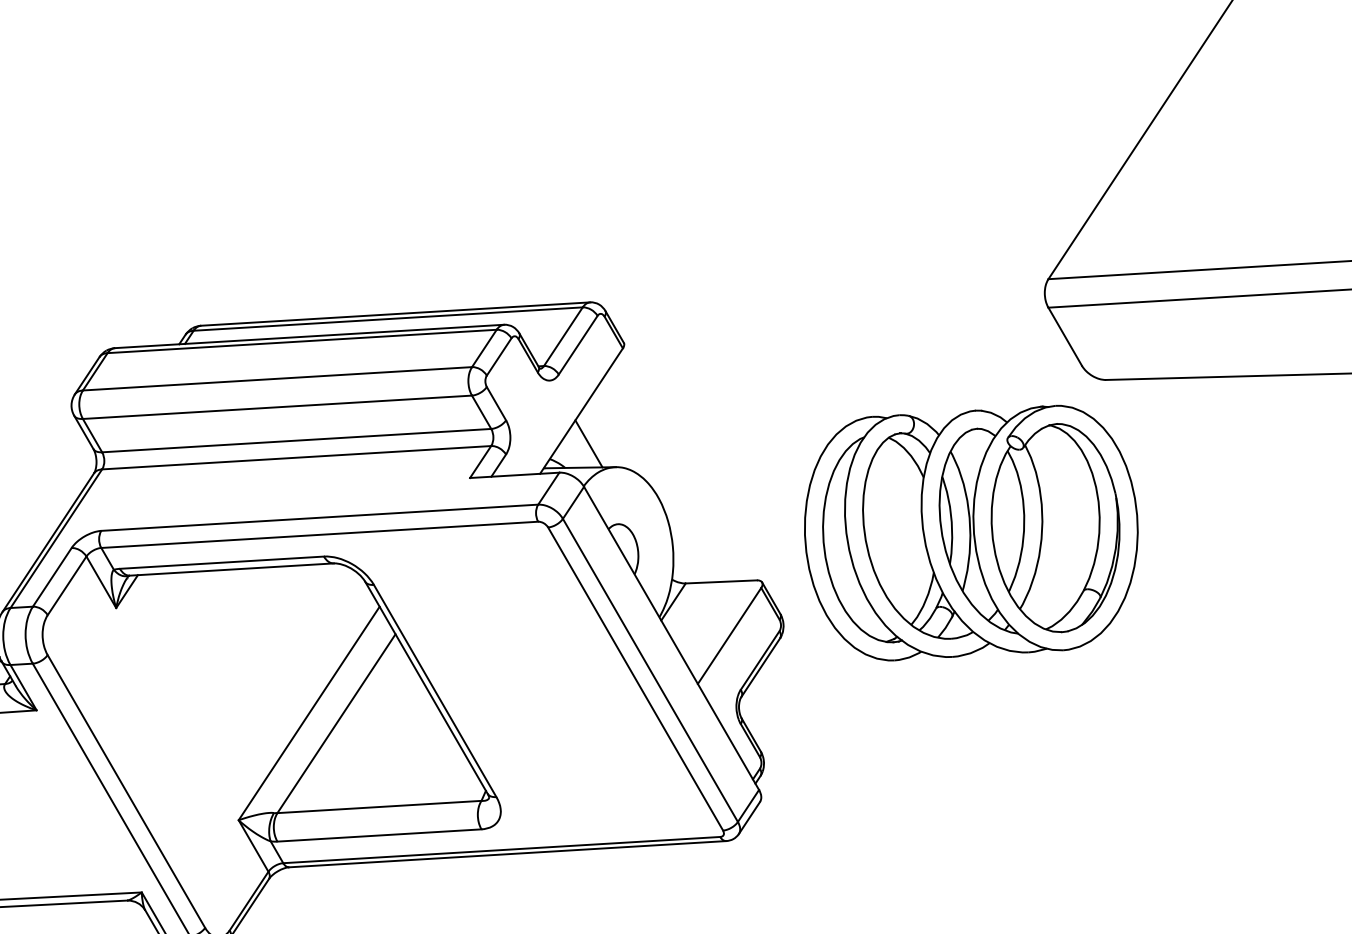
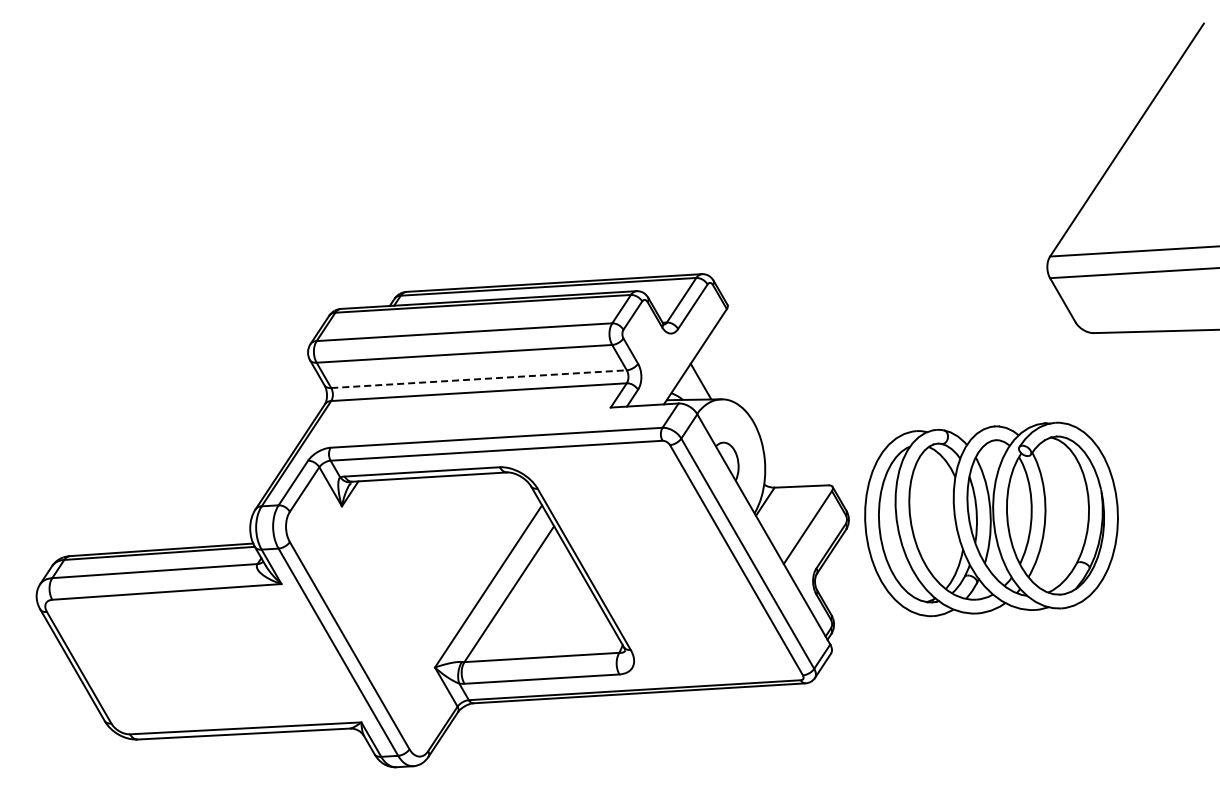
line: (297, 441) -> (479, 379), solid -> dashed
part: (971, 533) -> (991, 519), moved

